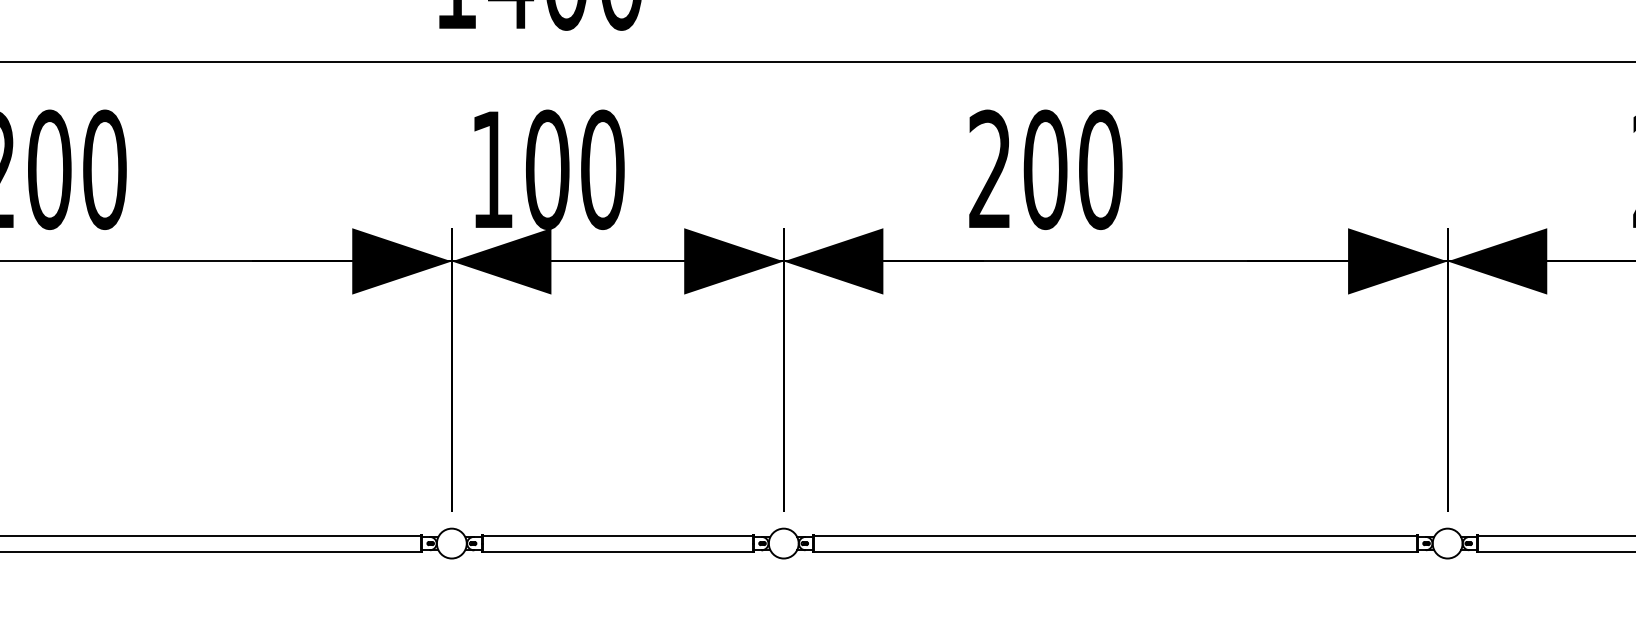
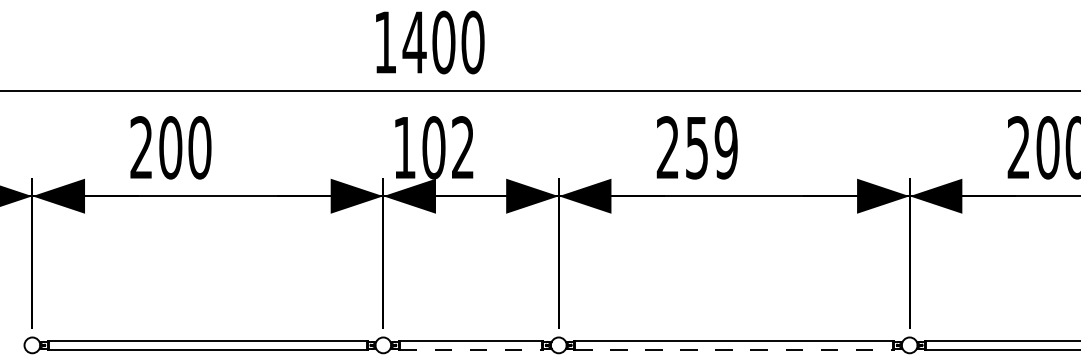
text: (601, 169) -> (462, 147), 100 -> 102
text: (1072, 169) -> (711, 147), 200 -> 259
line: (618, 551) -> (471, 349), solid -> dashed
line: (1116, 551) -> (734, 349), solid -> dashed

